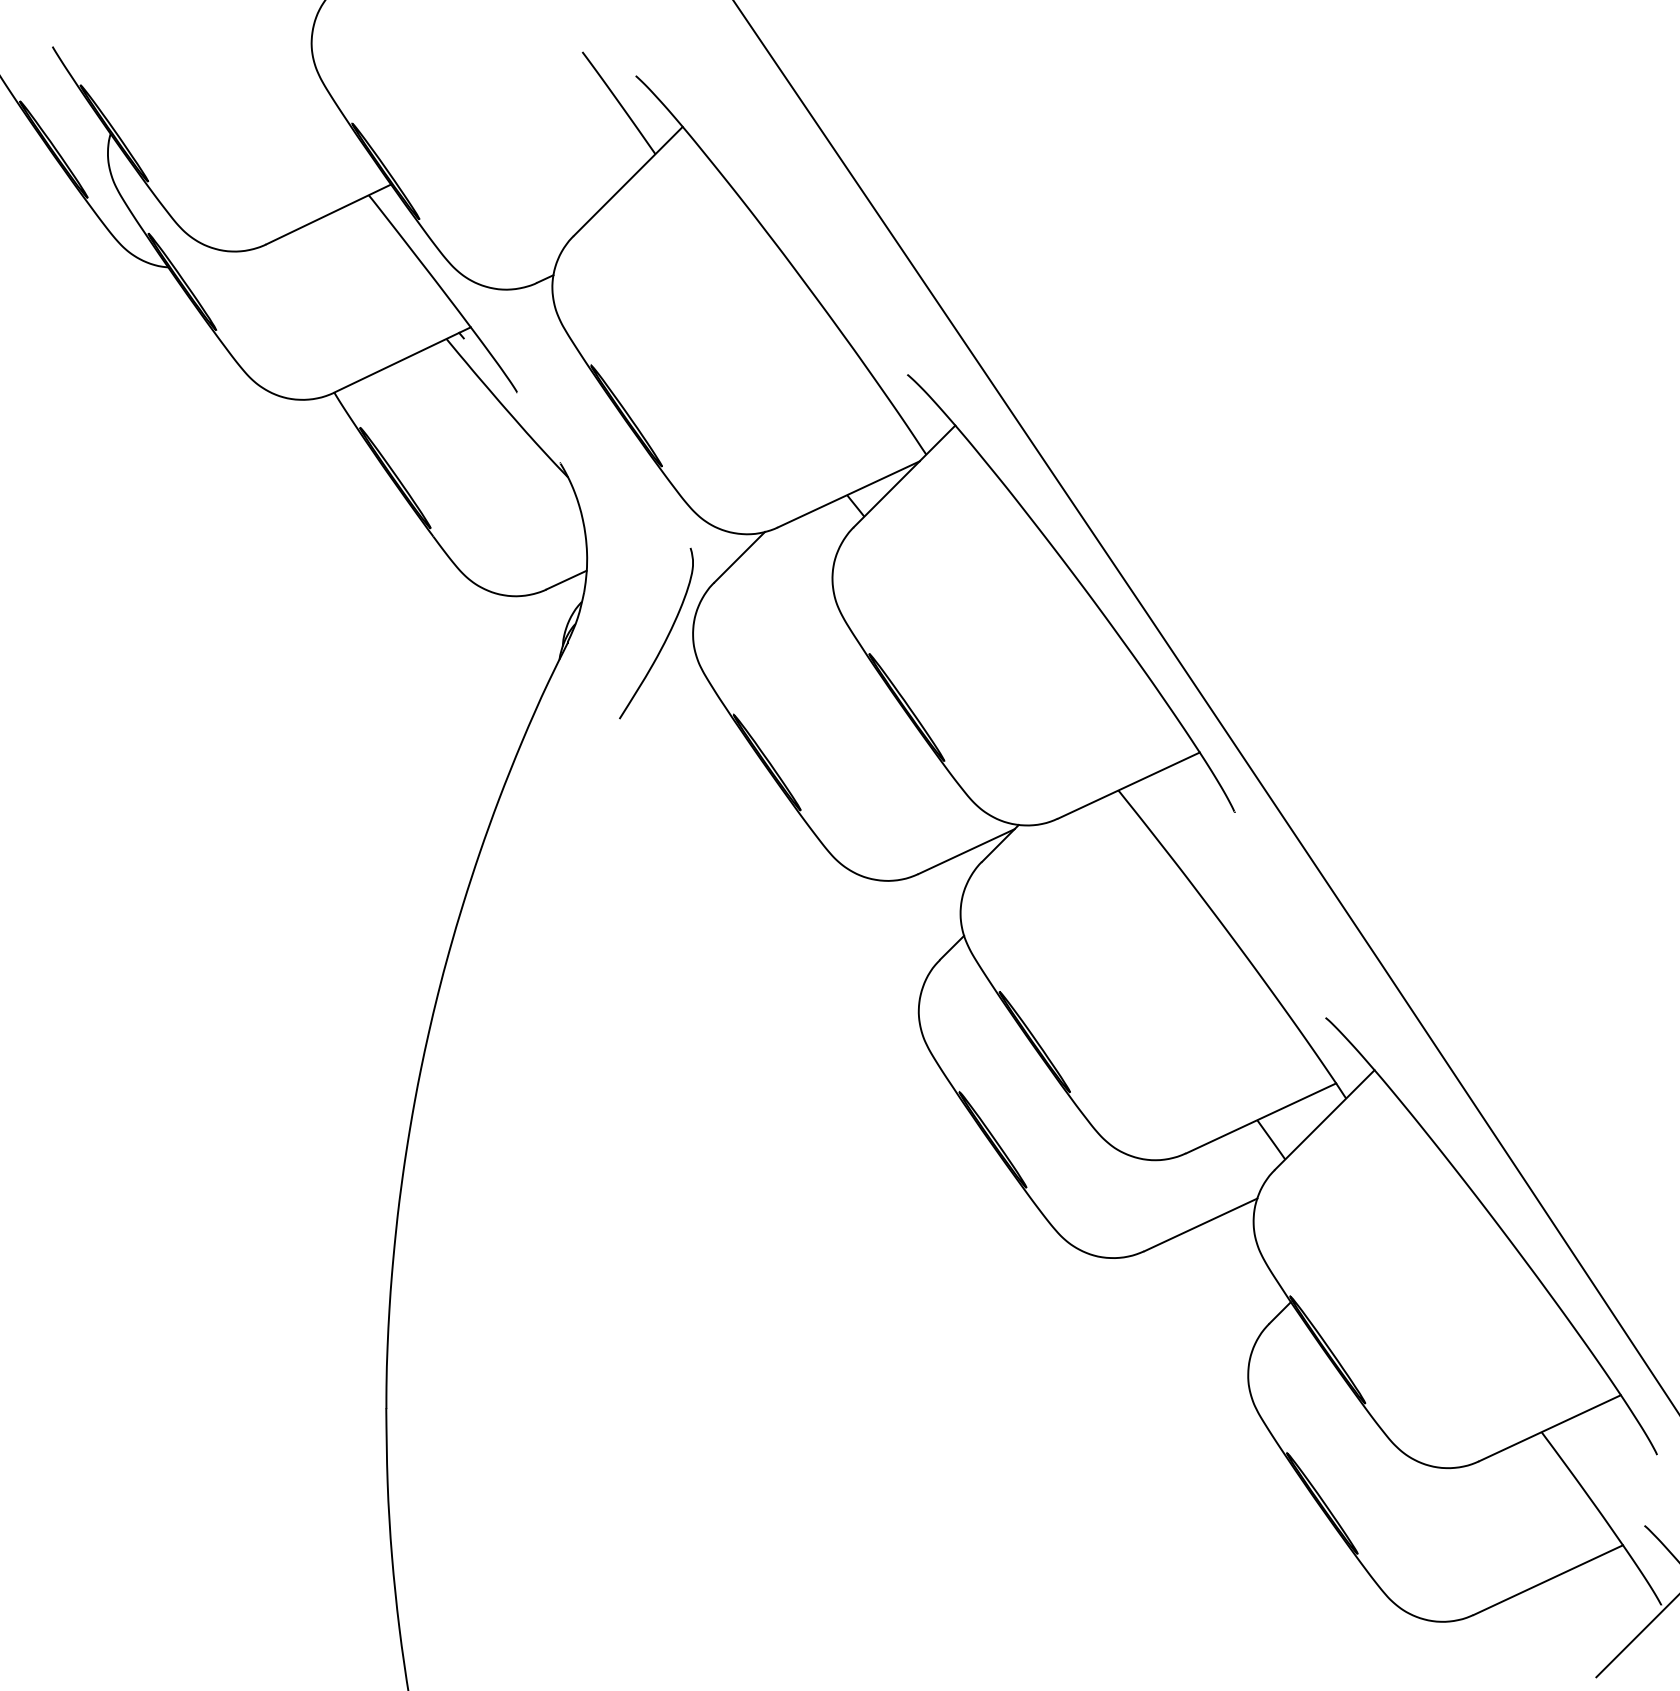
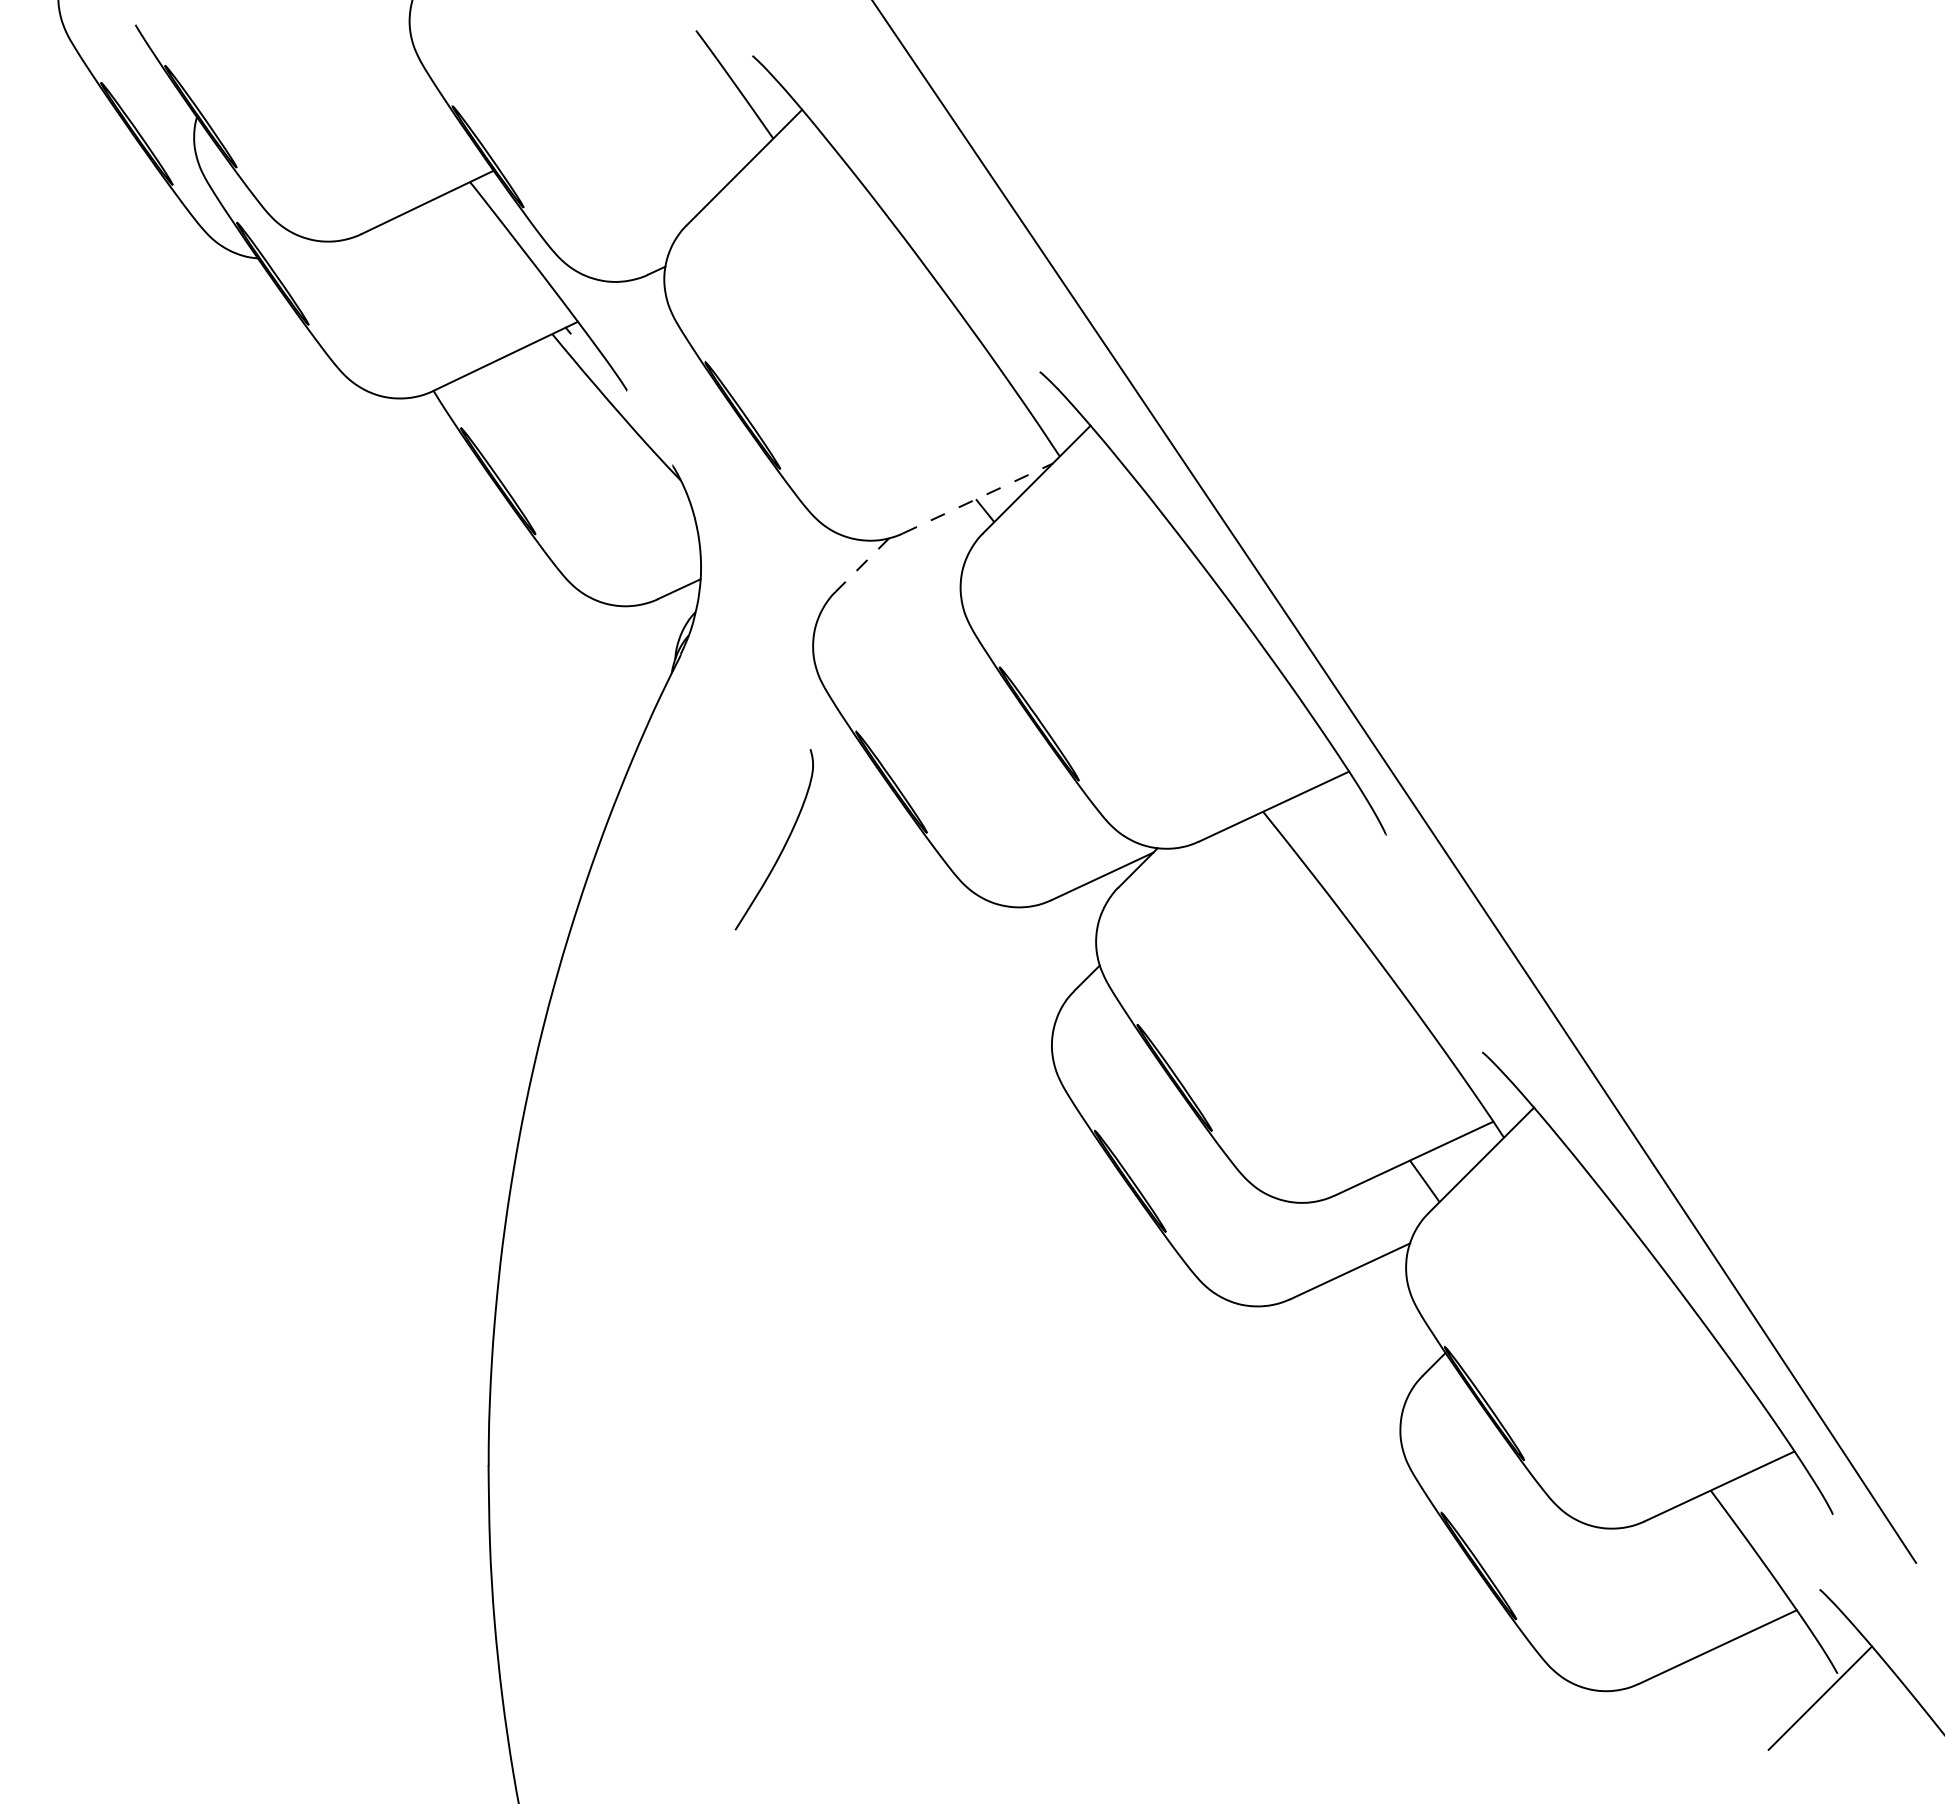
line: (848, 494) -> (977, 498), solid -> dashed
line: (739, 557) -> (862, 565), solid -> dashed
curve: (666, 638) -> (784, 844), moved

